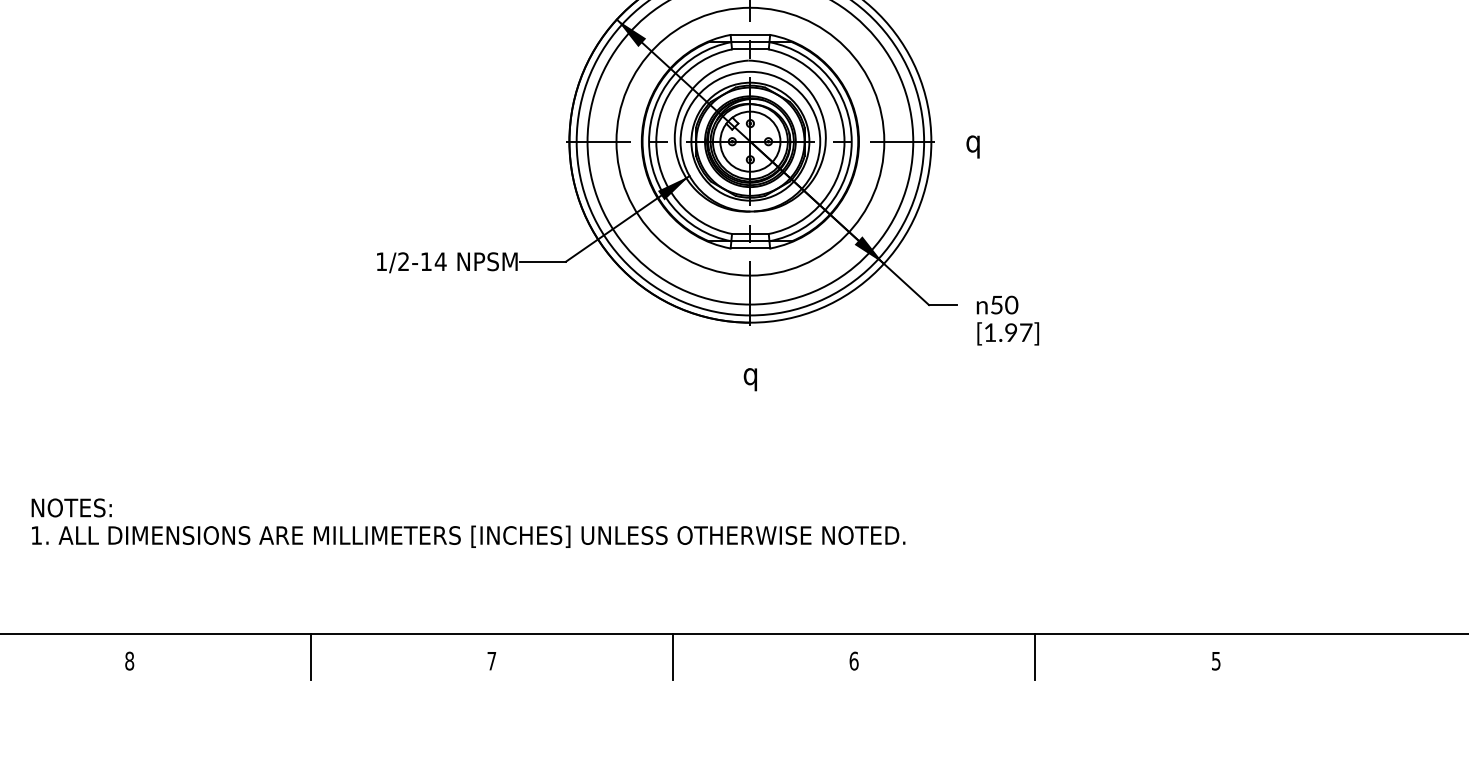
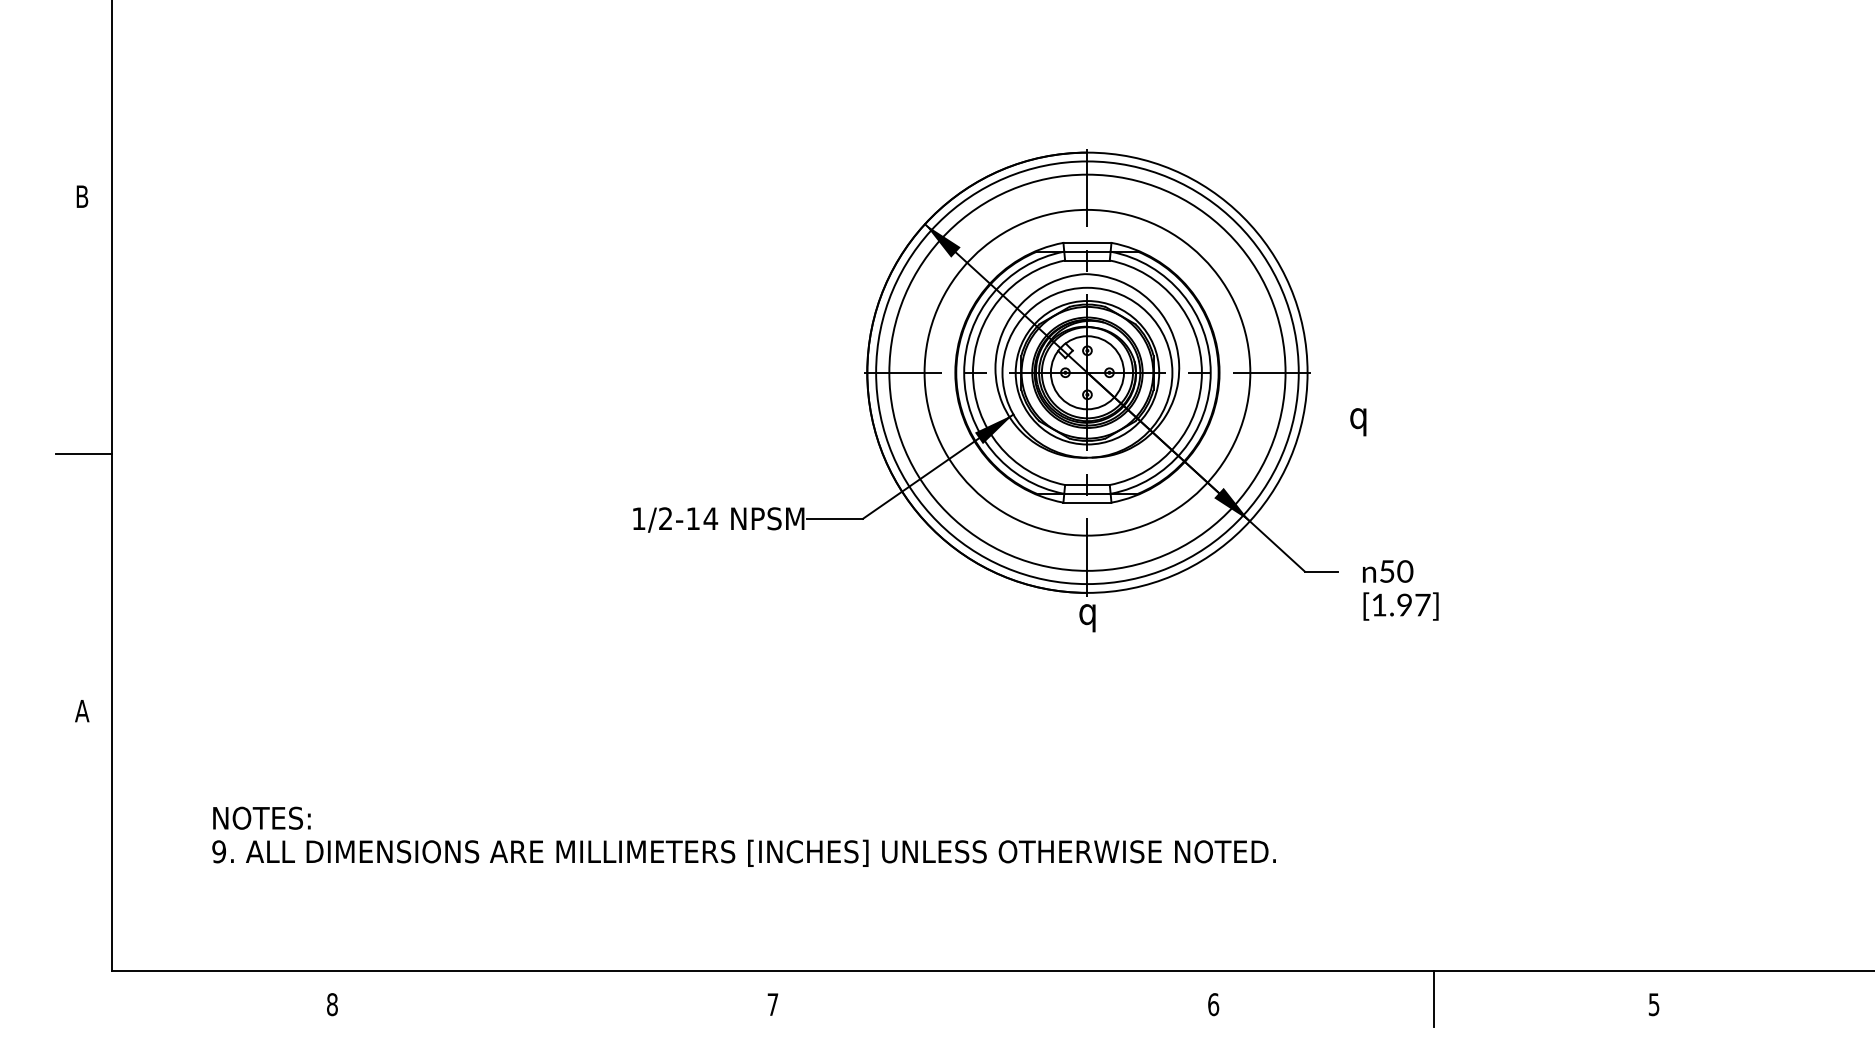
text: (973, 147) -> (1358, 422), moved
text: (750, 379) -> (1087, 618), moved
text: (36, 535) -> (219, 851), 1. -> 9.
line: (310, 656) -> (552, 999), removed
line: (673, 656) -> (993, 999), removed

